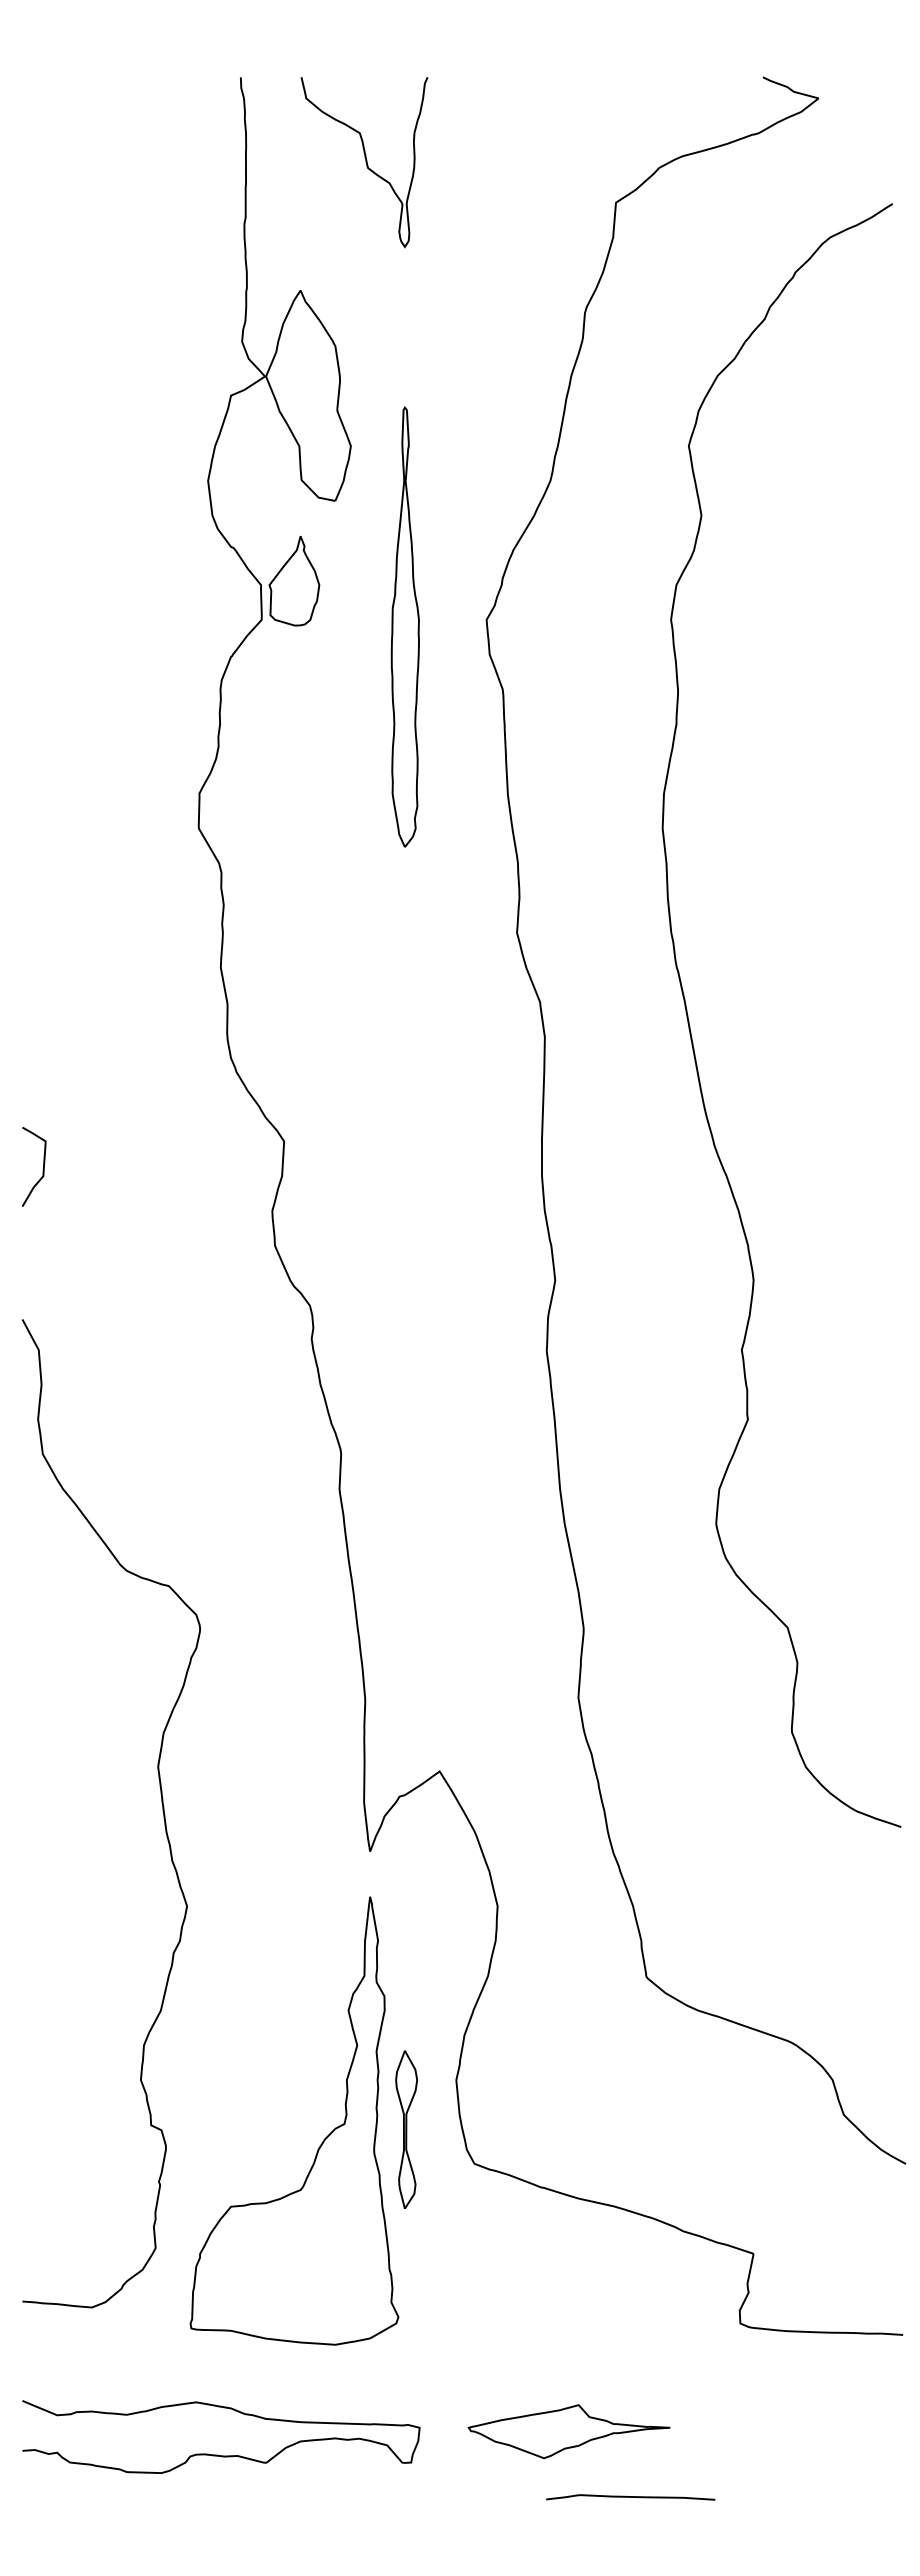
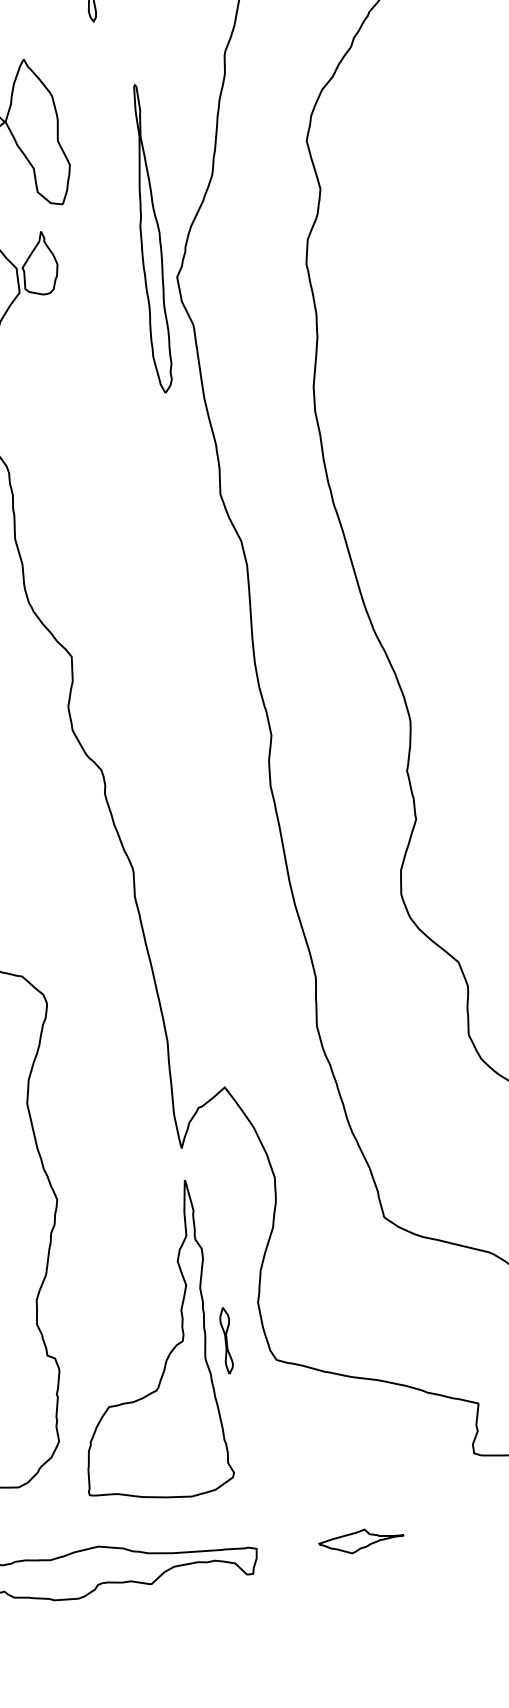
part: (404, 626) -> (149, 238), moved
part: (406, 2129) -> (226, 1340), size x0.6
part: (568, 2431) -> (361, 1541), size x0.6
curve: (630, 2497) -> (409, 1582), removed

